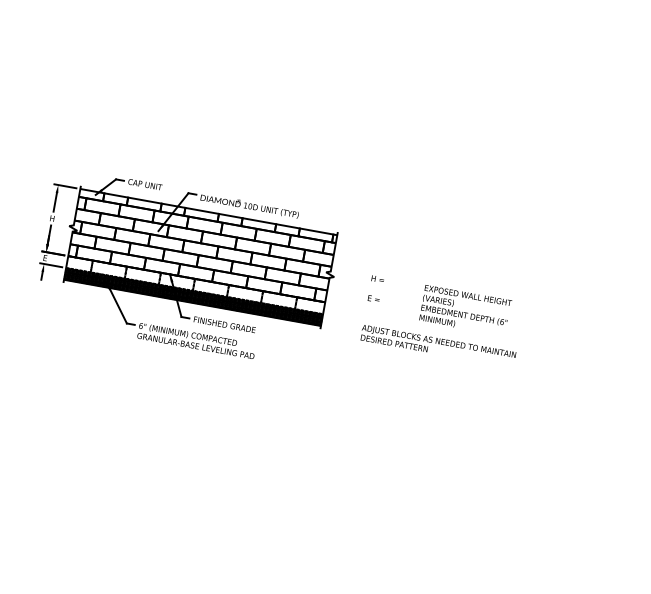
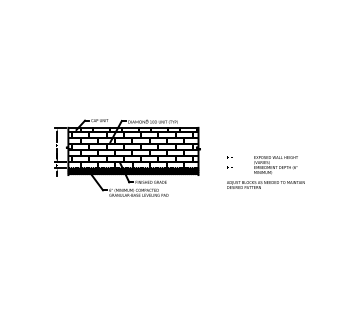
text: (442, 321) -> (265, 172), moved

